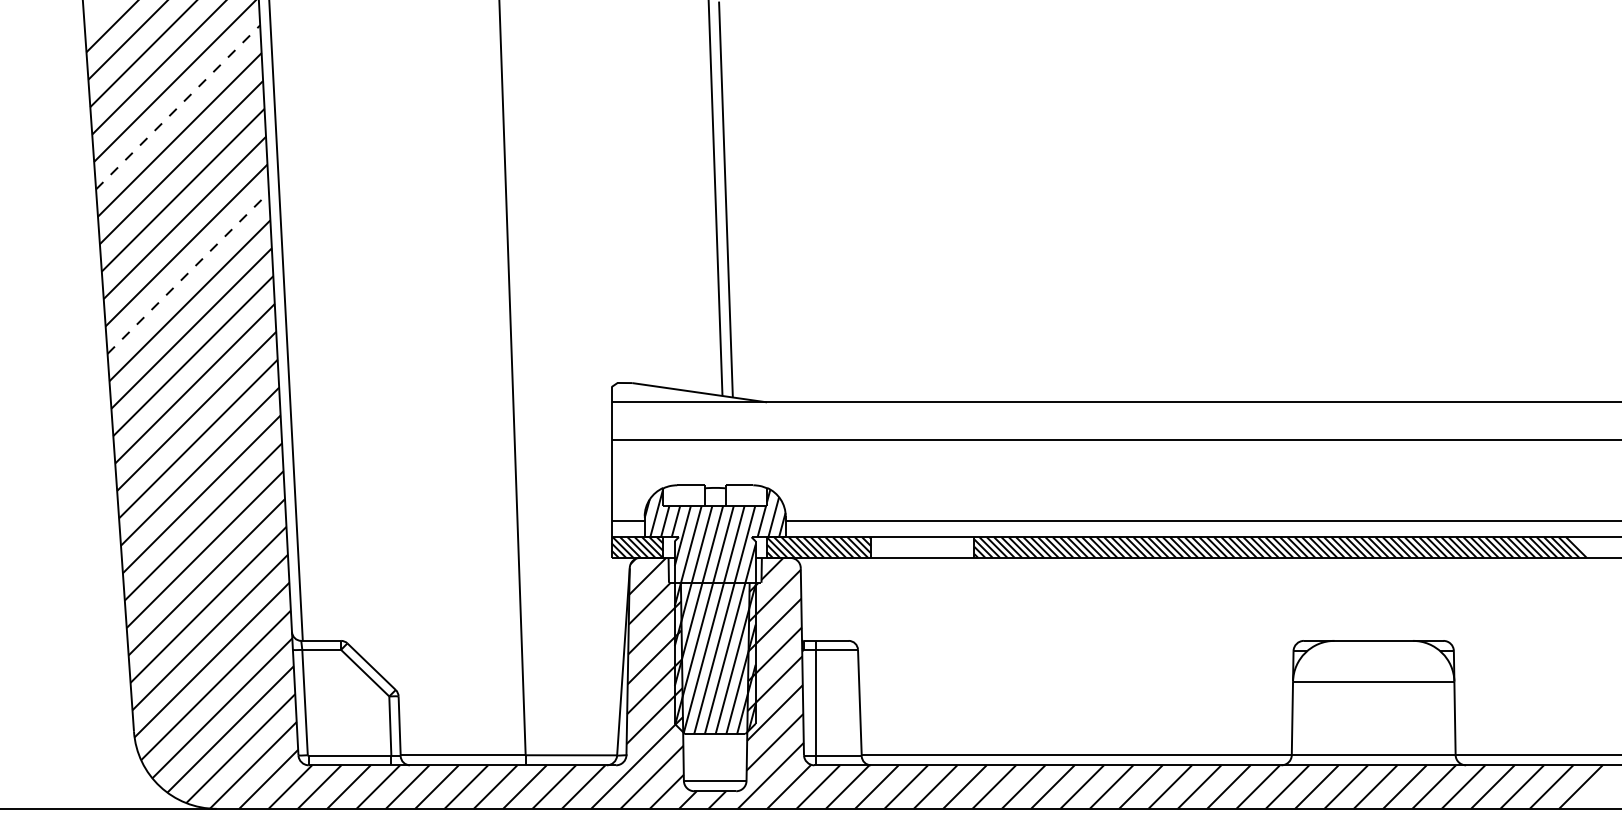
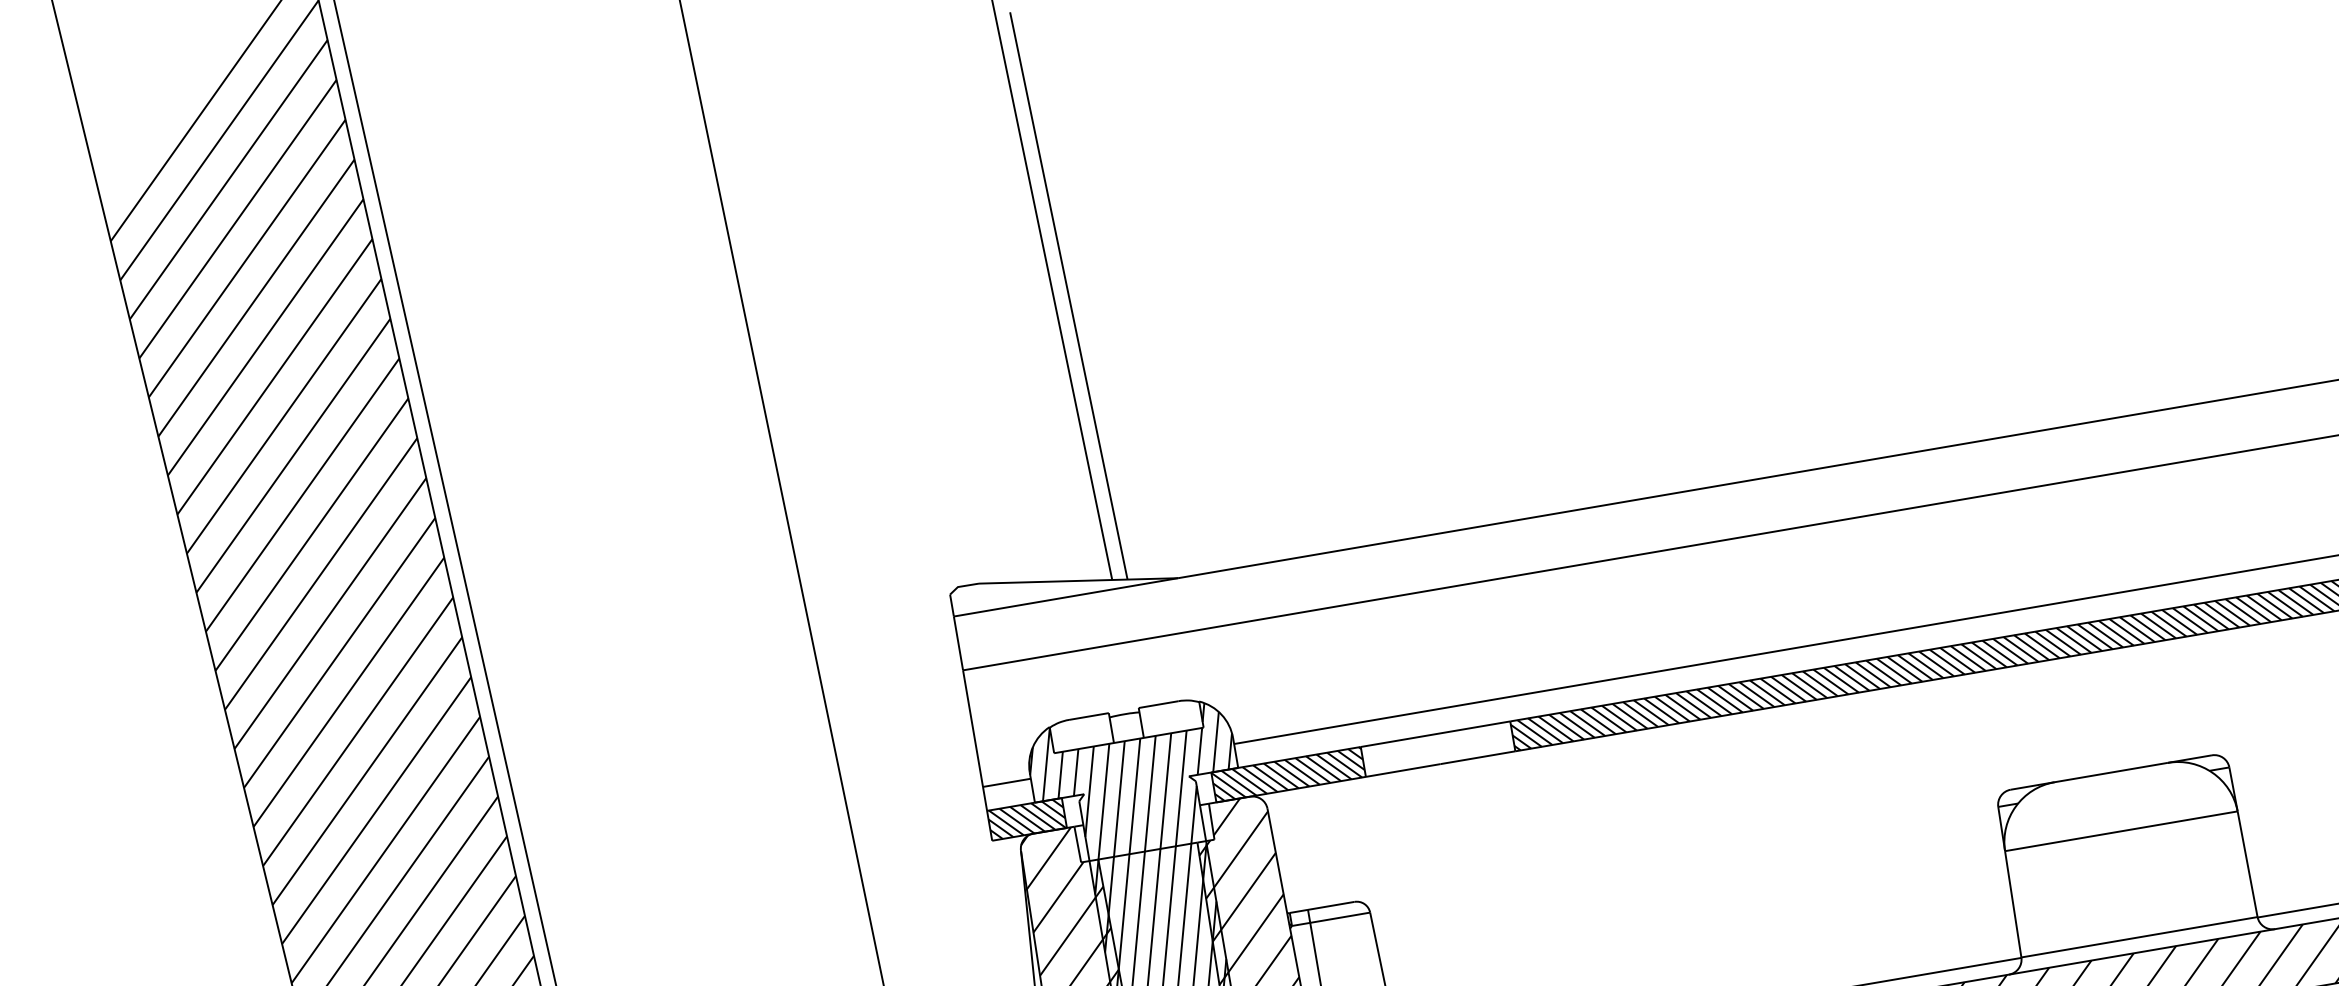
line: (178, 107) -> (257, 298), dashed -> solid
line: (188, 272) -> (312, 533), dashed -> solid

